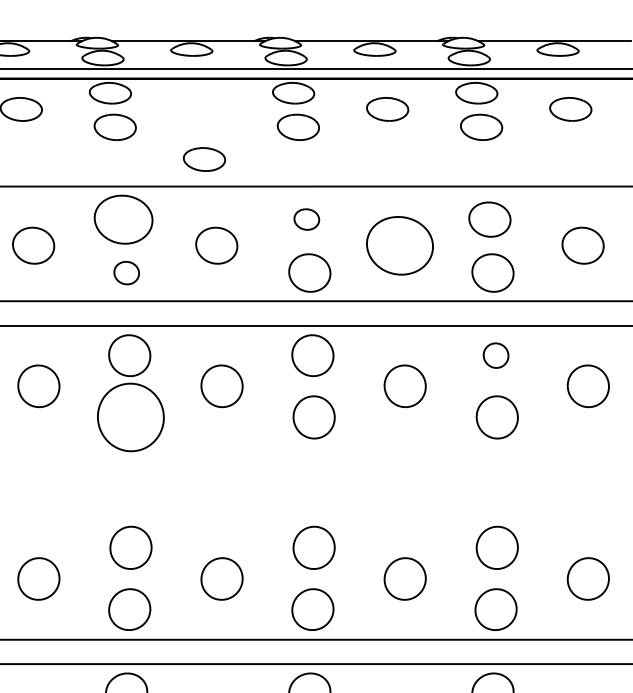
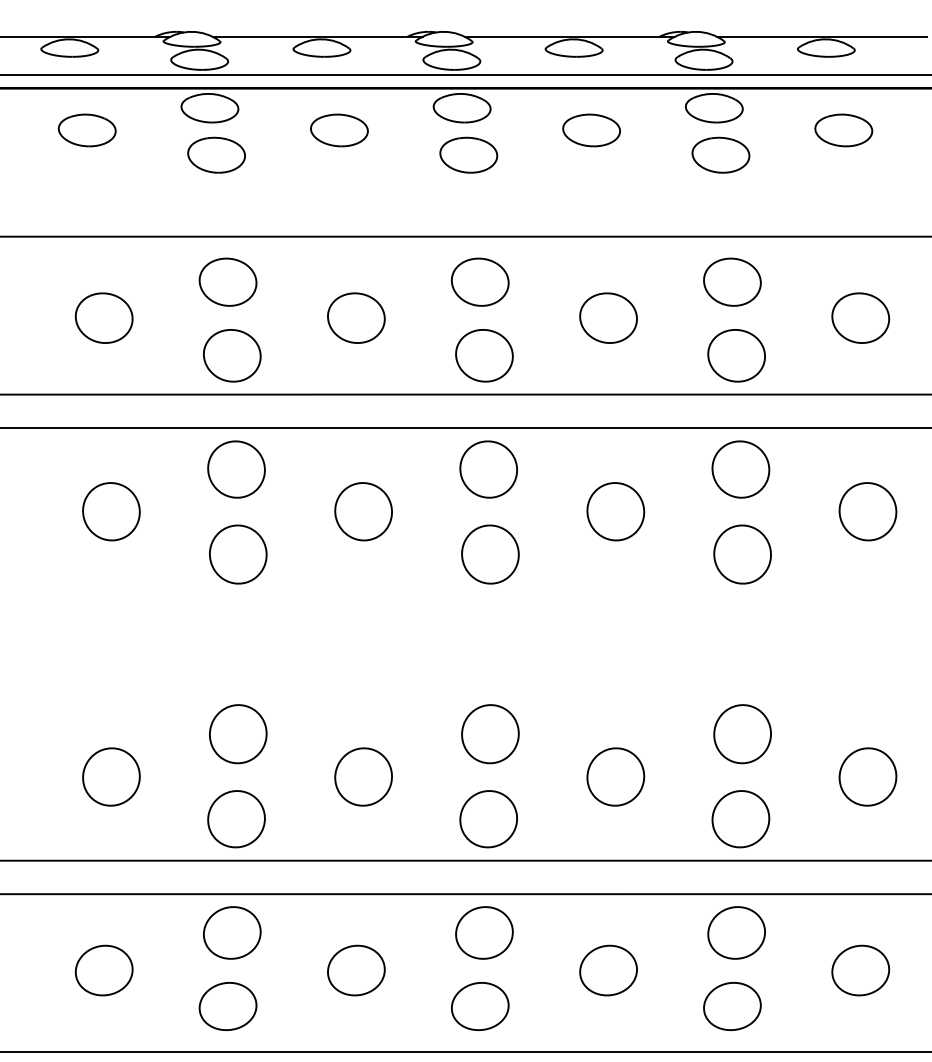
part: (204, 159) -> (339, 130), moved
part: (123, 219) -> (227, 281), size x0.71
part: (306, 219) -> (480, 281), size x1.67
part: (399, 245) -> (608, 317), size x0.62
part: (126, 272) -> (232, 355), size x1.67
part: (495, 355) -> (740, 469), size x1.67
part: (131, 417) -> (238, 554), size x0.62

